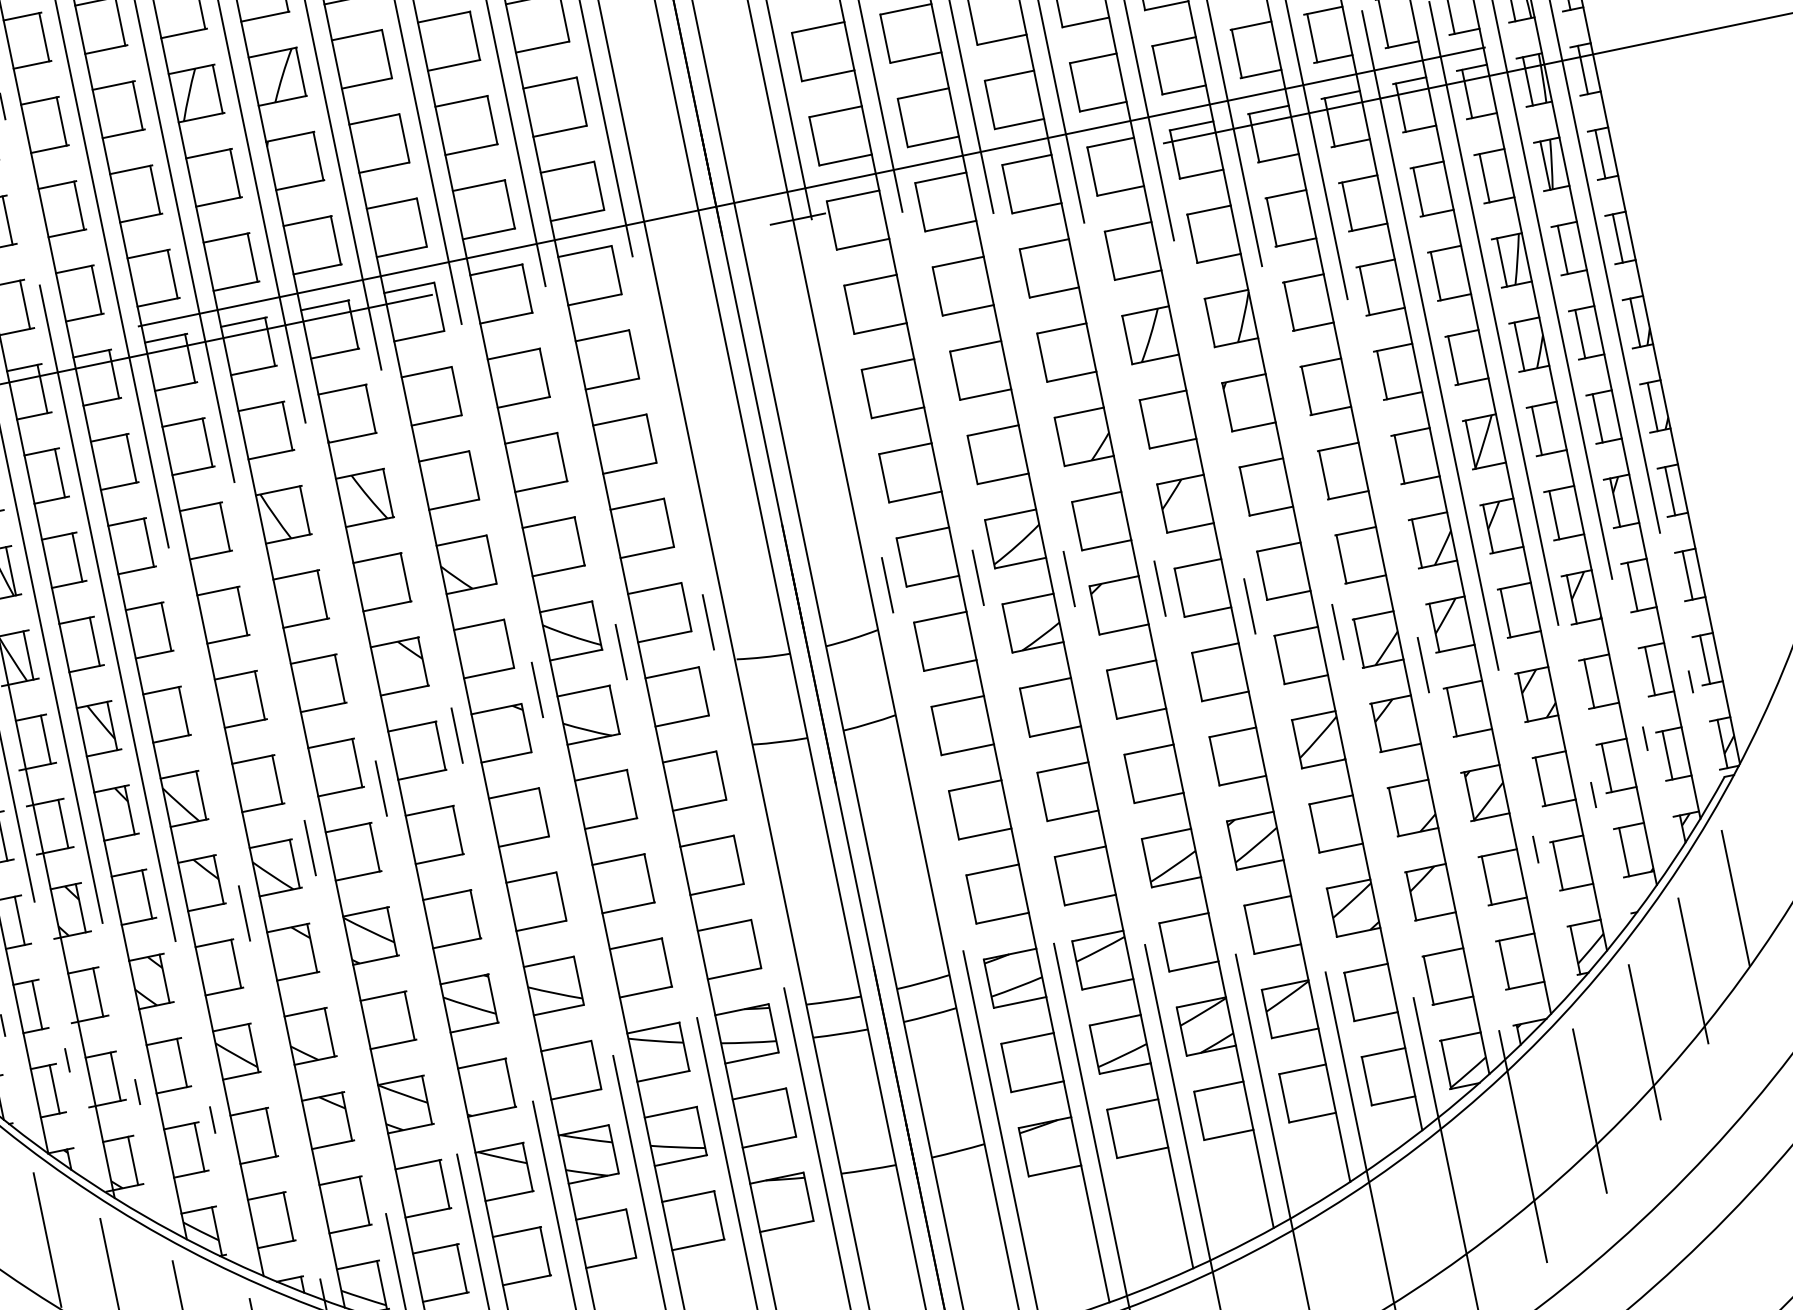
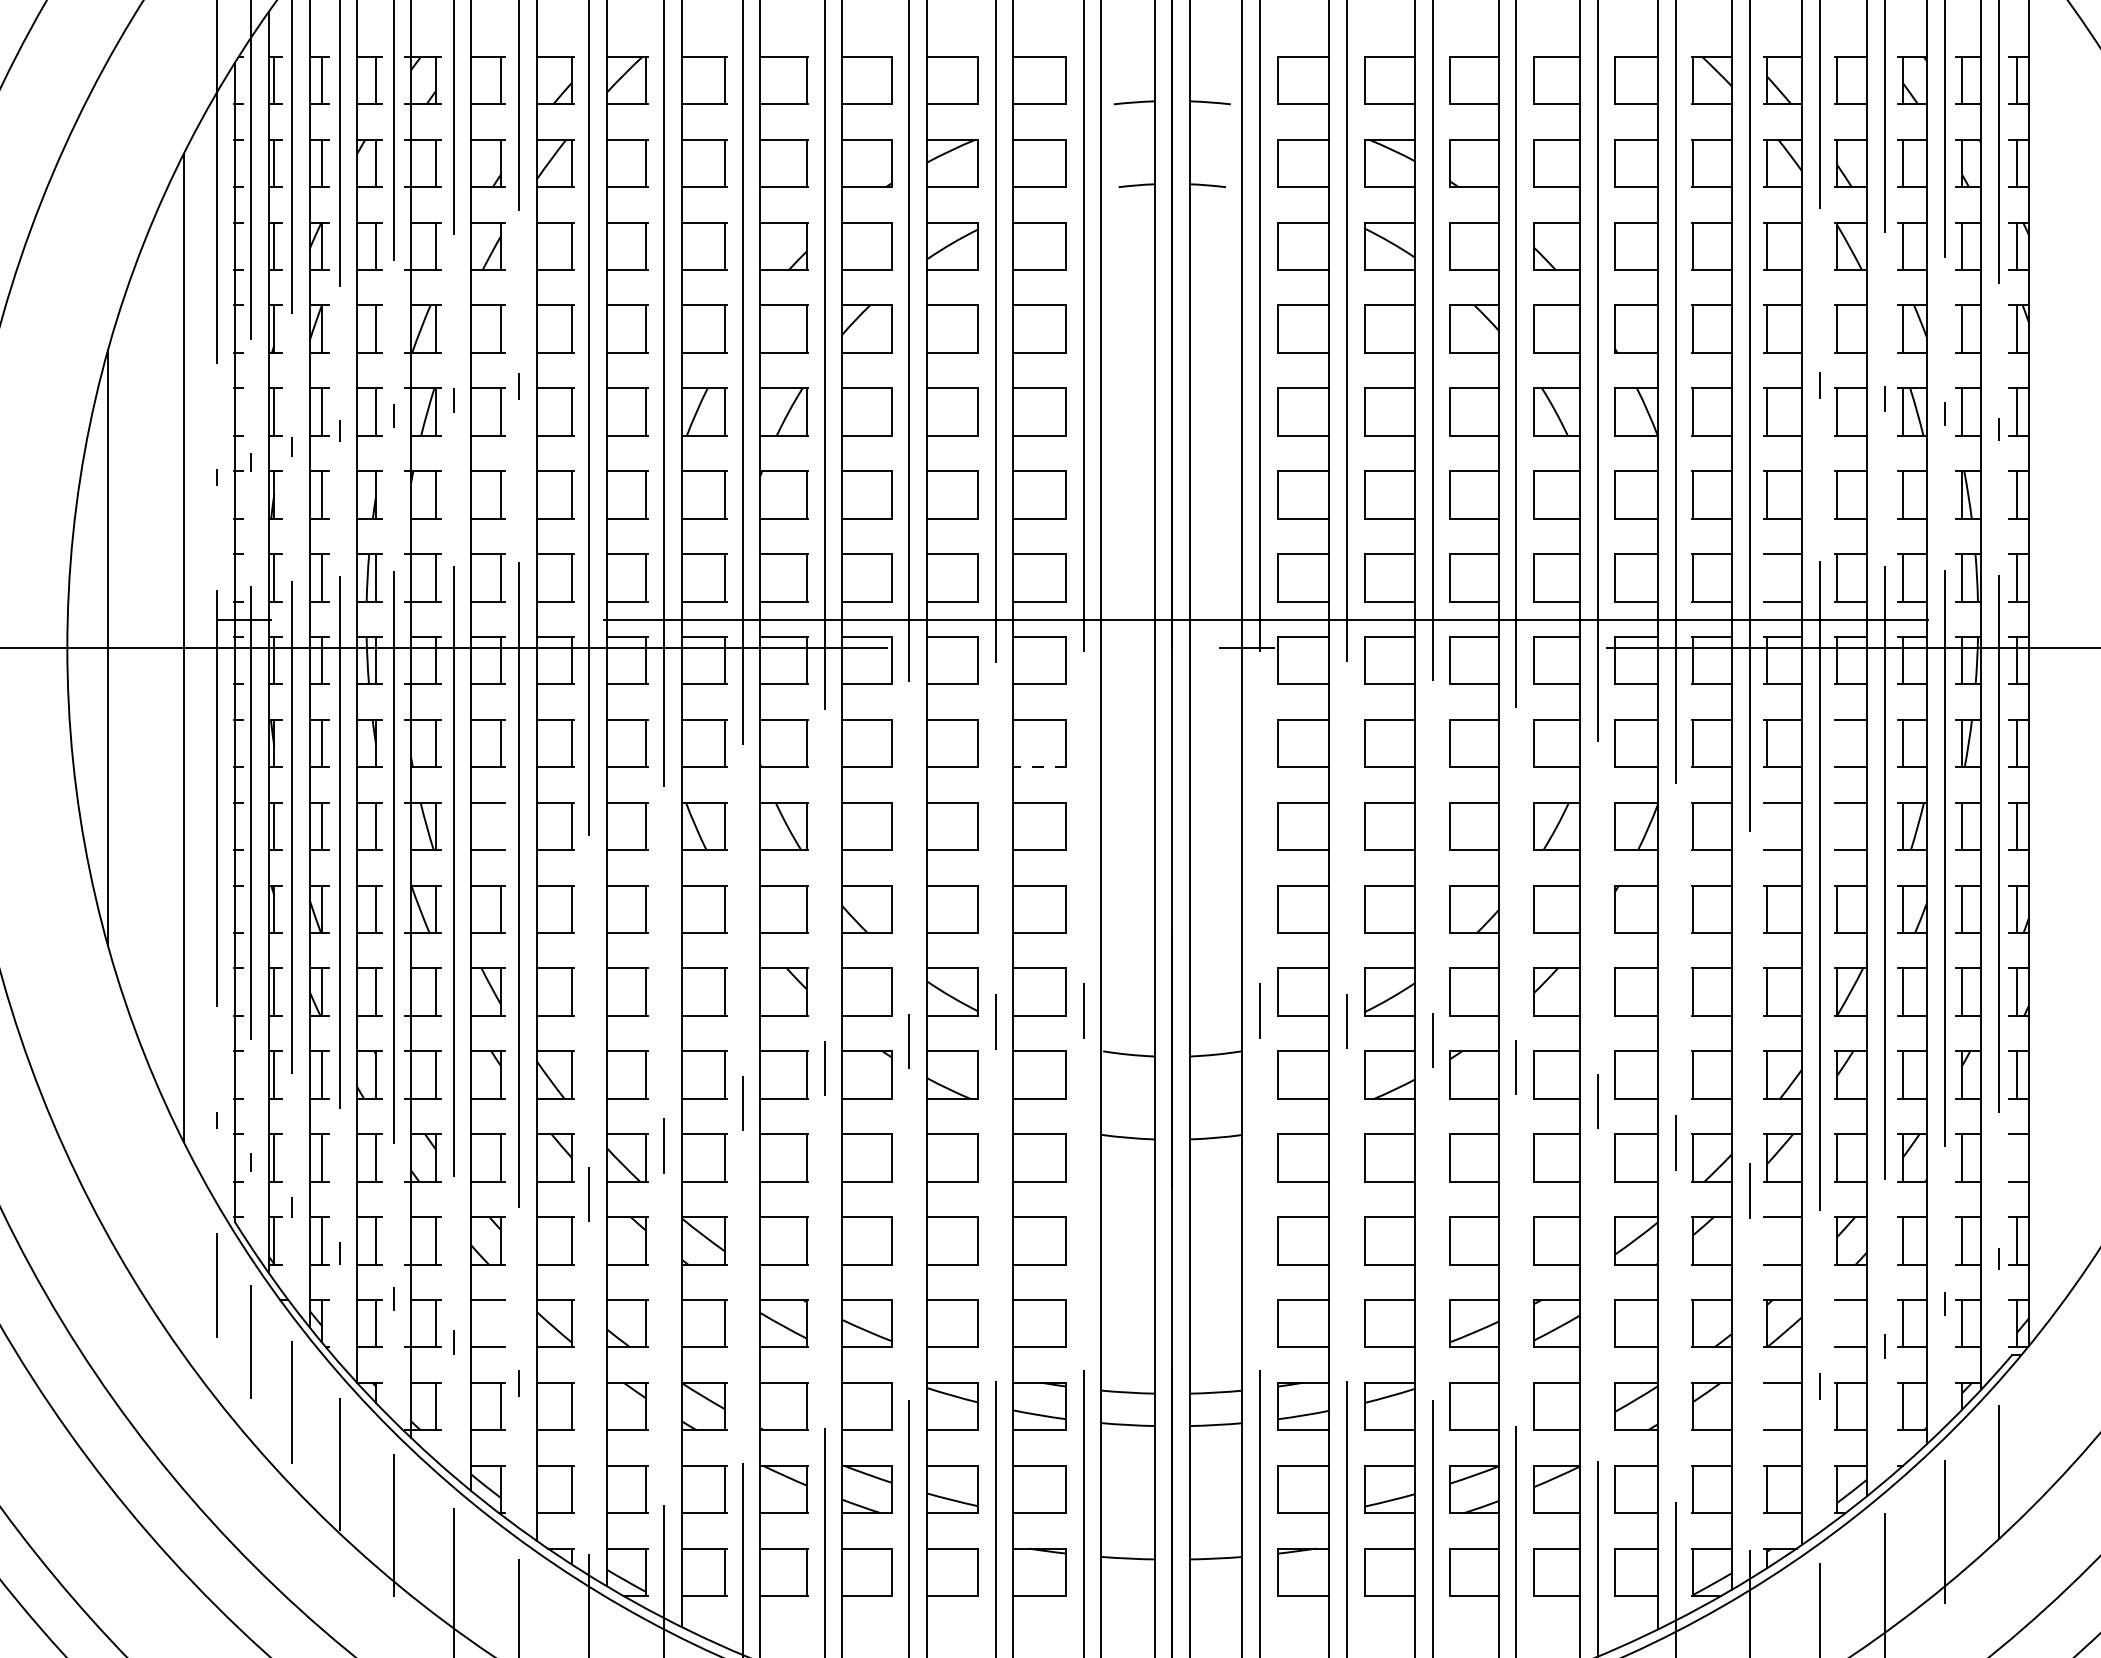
line: (1312, 37) -> (1767, 577), removed
line: (1418, 191) -> (1837, 743), removed
line: (1435, 276) -> (1837, 826), removed
line: (1364, 290) -> (1767, 826), removed
line: (612, 384) -> (1039, 767), solid -> dashed
line: (77, 557) -> (501, 826), removed
line: (1687, 575) -> (2016, 1157), removed
line: (1451, 711) -> (1767, 1240), removed
line: (1540, 781) -> (1837, 1323), removed
line: (1486, 880) -> (1767, 1406), removed
line: (182, 1062) -> (501, 1323), removed

